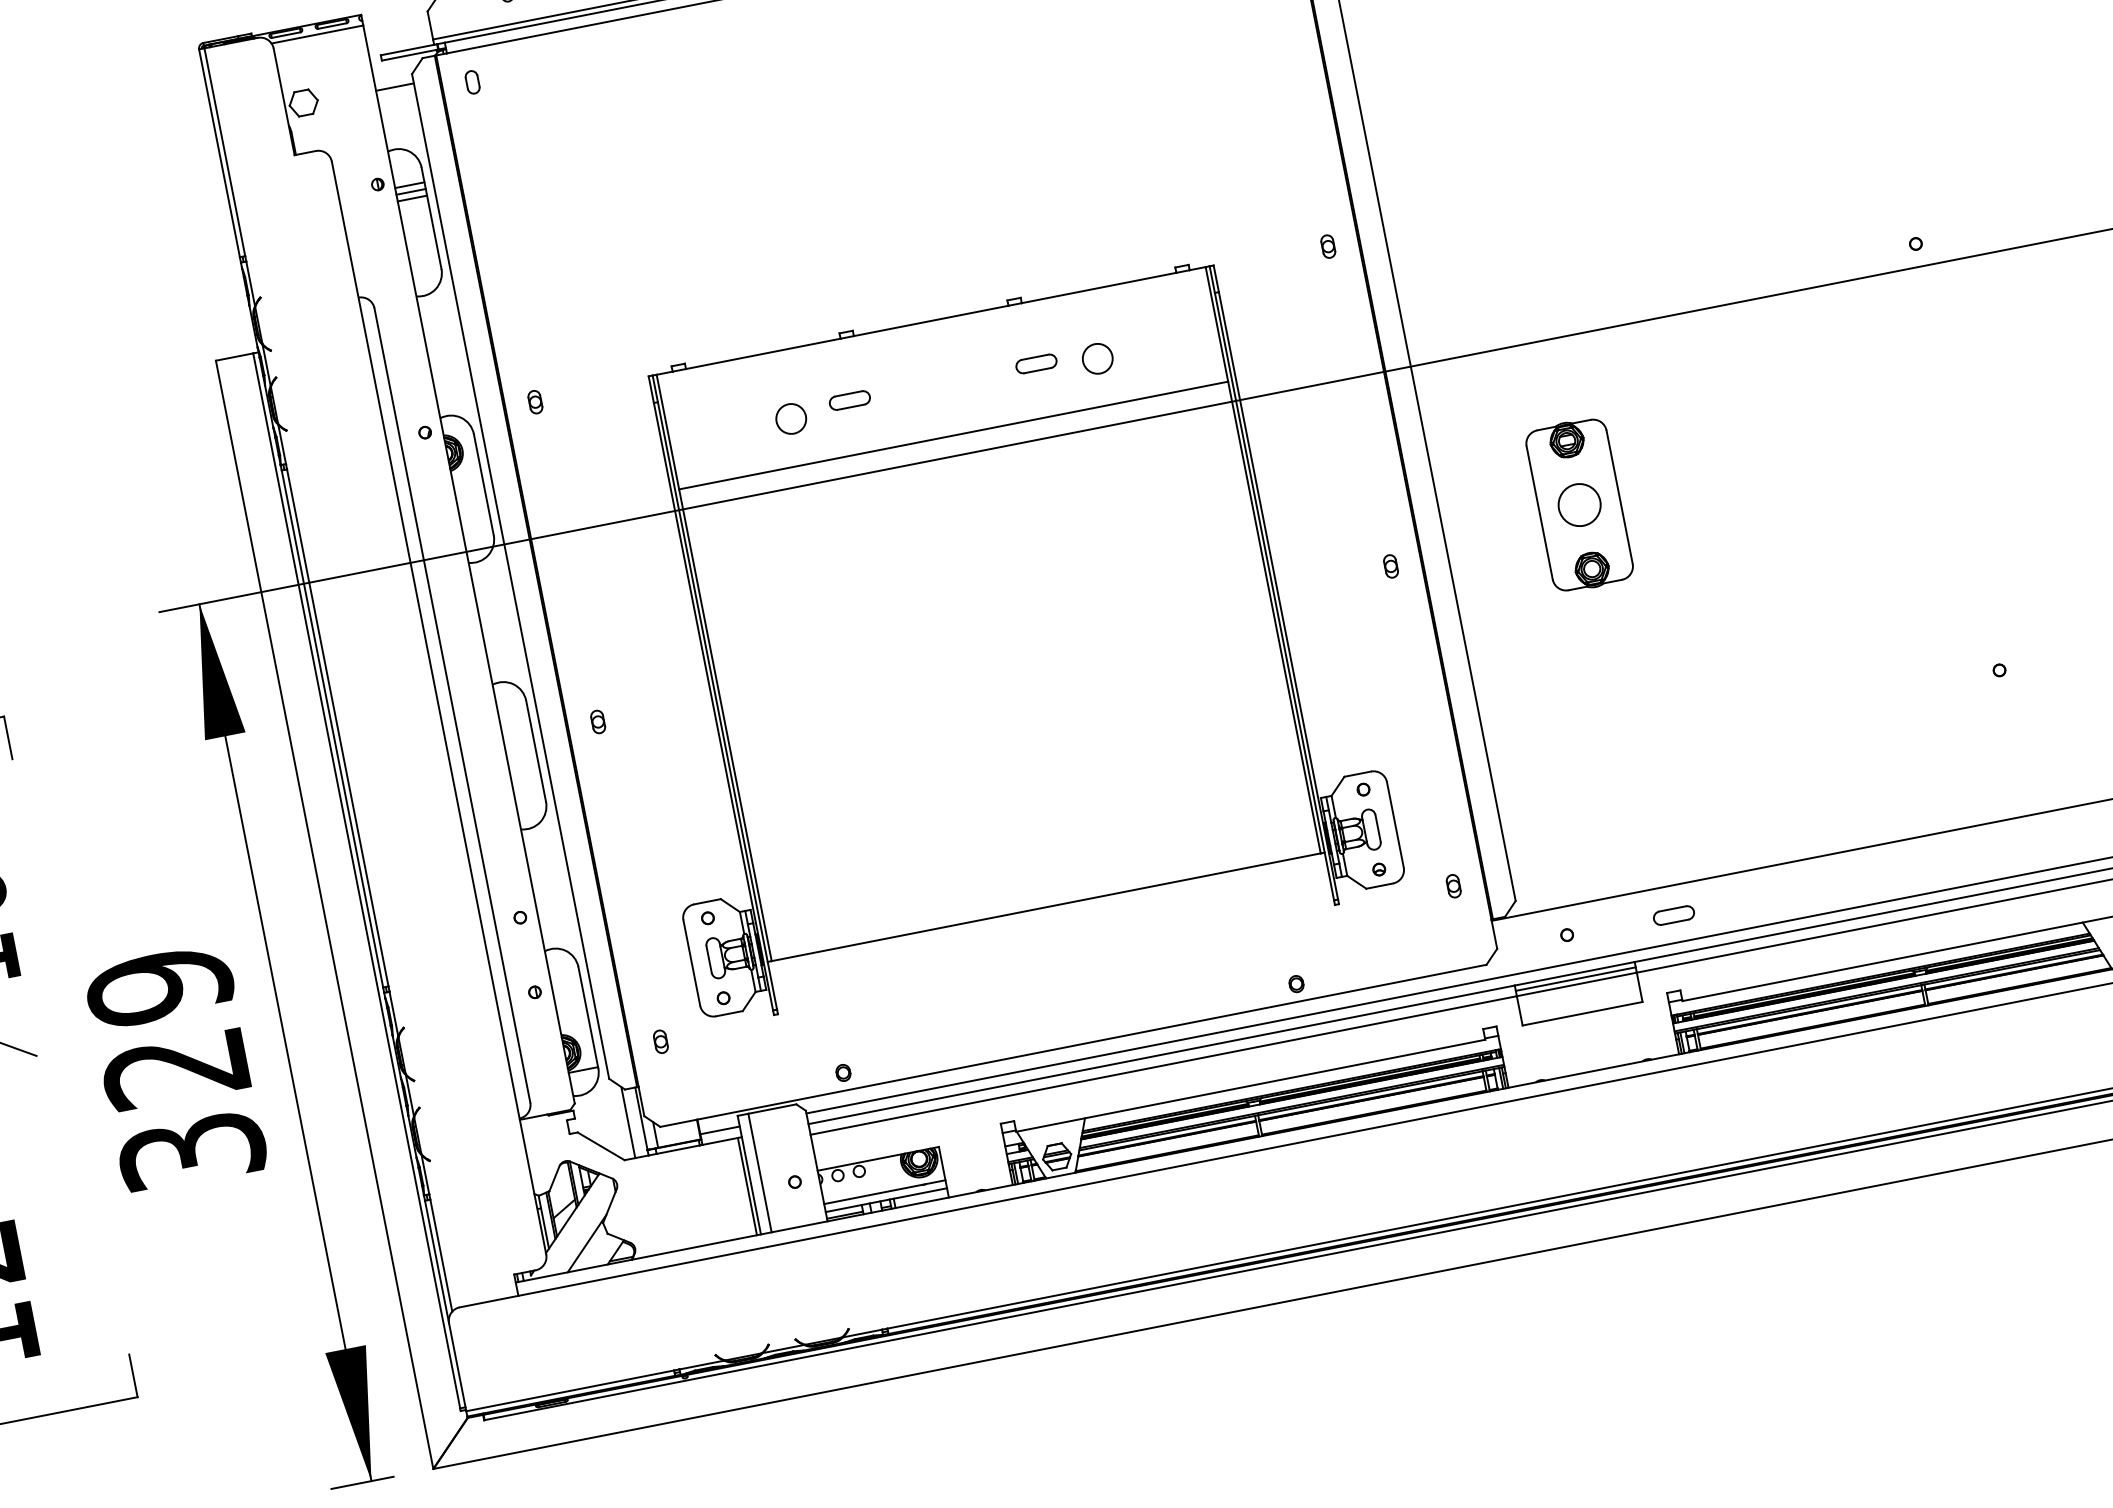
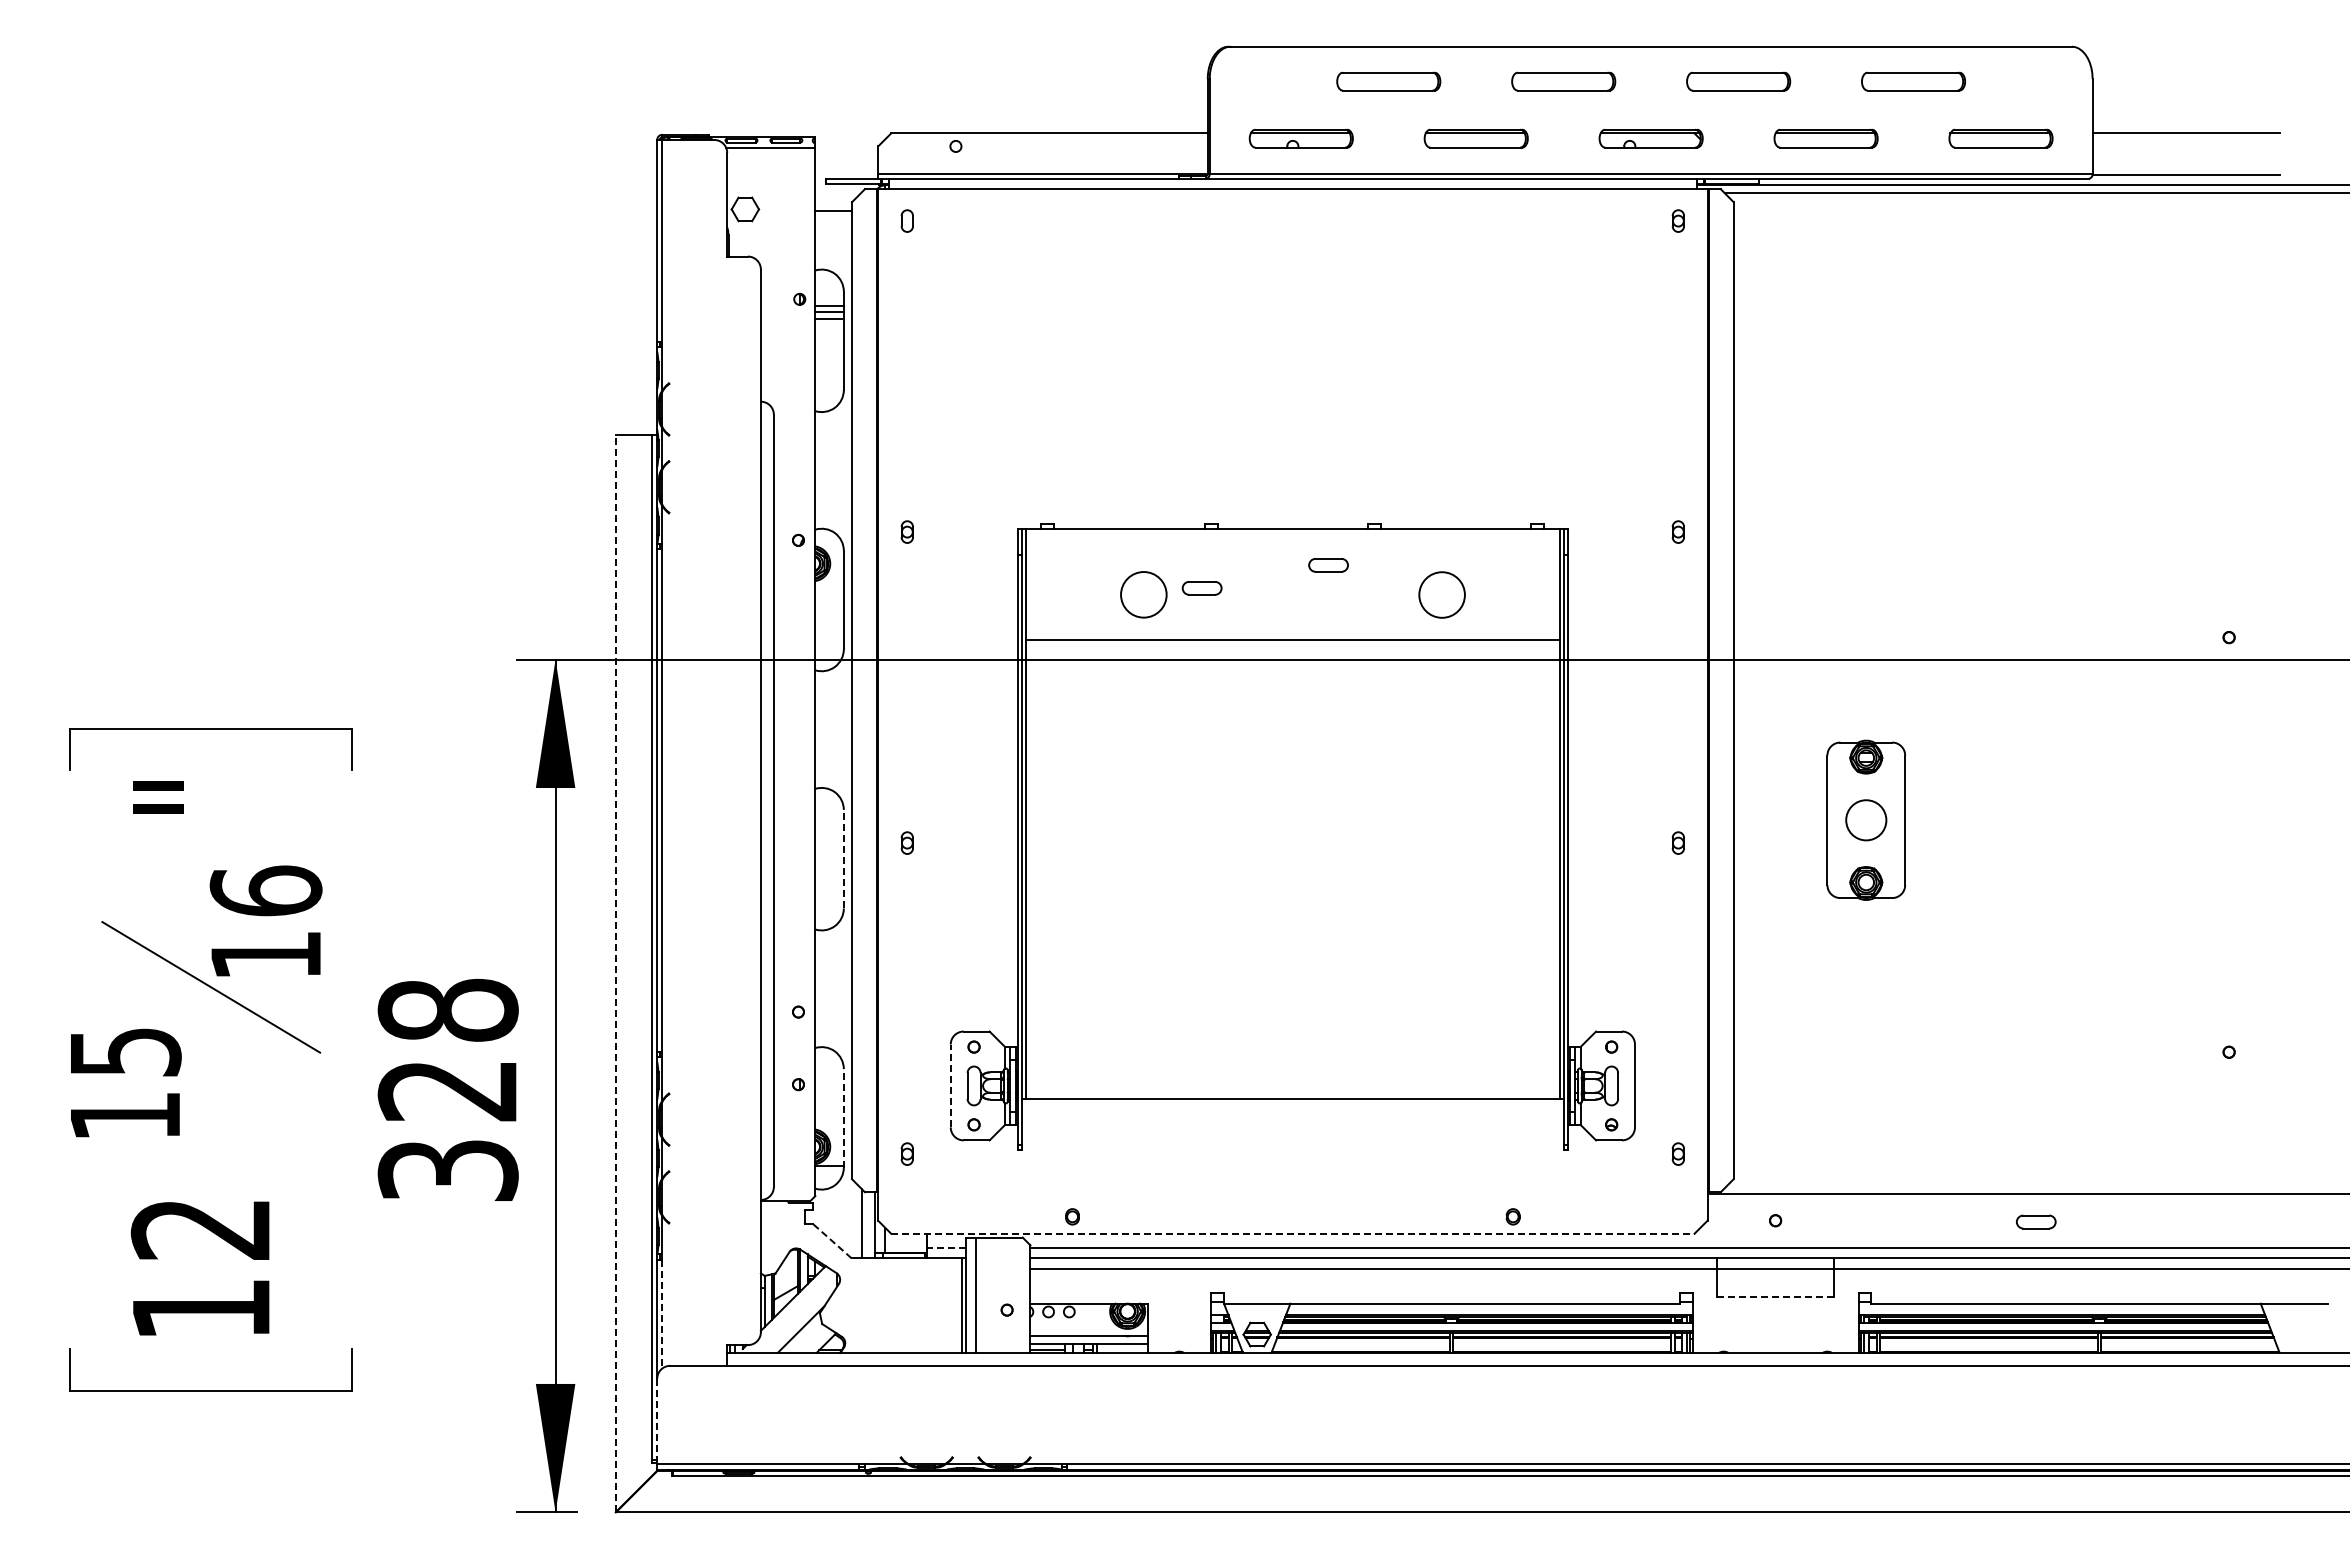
circle: (1097, 358) -> (1441, 594), size x1.6
part: (1036, 364) -> (1328, 565), moved
circle: (790, 418) -> (1143, 594), size x1.6
line: (535, 750) -> (843, 858), solid -> dashed
line: (324, 914) -> (615, 973), solid -> dashed
part: (1674, 914) -> (2036, 1221), moved
line: (691, 962) -> (950, 1085), solid -> dashed
line: (1575, 979) -> (1775, 1263), removed
text: (159, 986) -> (447, 1010), 329 -> 328
line: (1583, 1013) -> (1776, 1297), solid -> dashed
line: (587, 1017) -> (843, 1117), solid -> dashed
line: (1072, 1045) -> (1292, 1233), solid -> dashed
line: (718, 1130) -> (945, 1247), solid -> dashed
line: (600, 1145) -> (831, 1240), solid -> dashed
line: (441, 1256) -> (662, 1314), solid -> dashed
line: (457, 1367) -> (657, 1421), solid -> dashed

